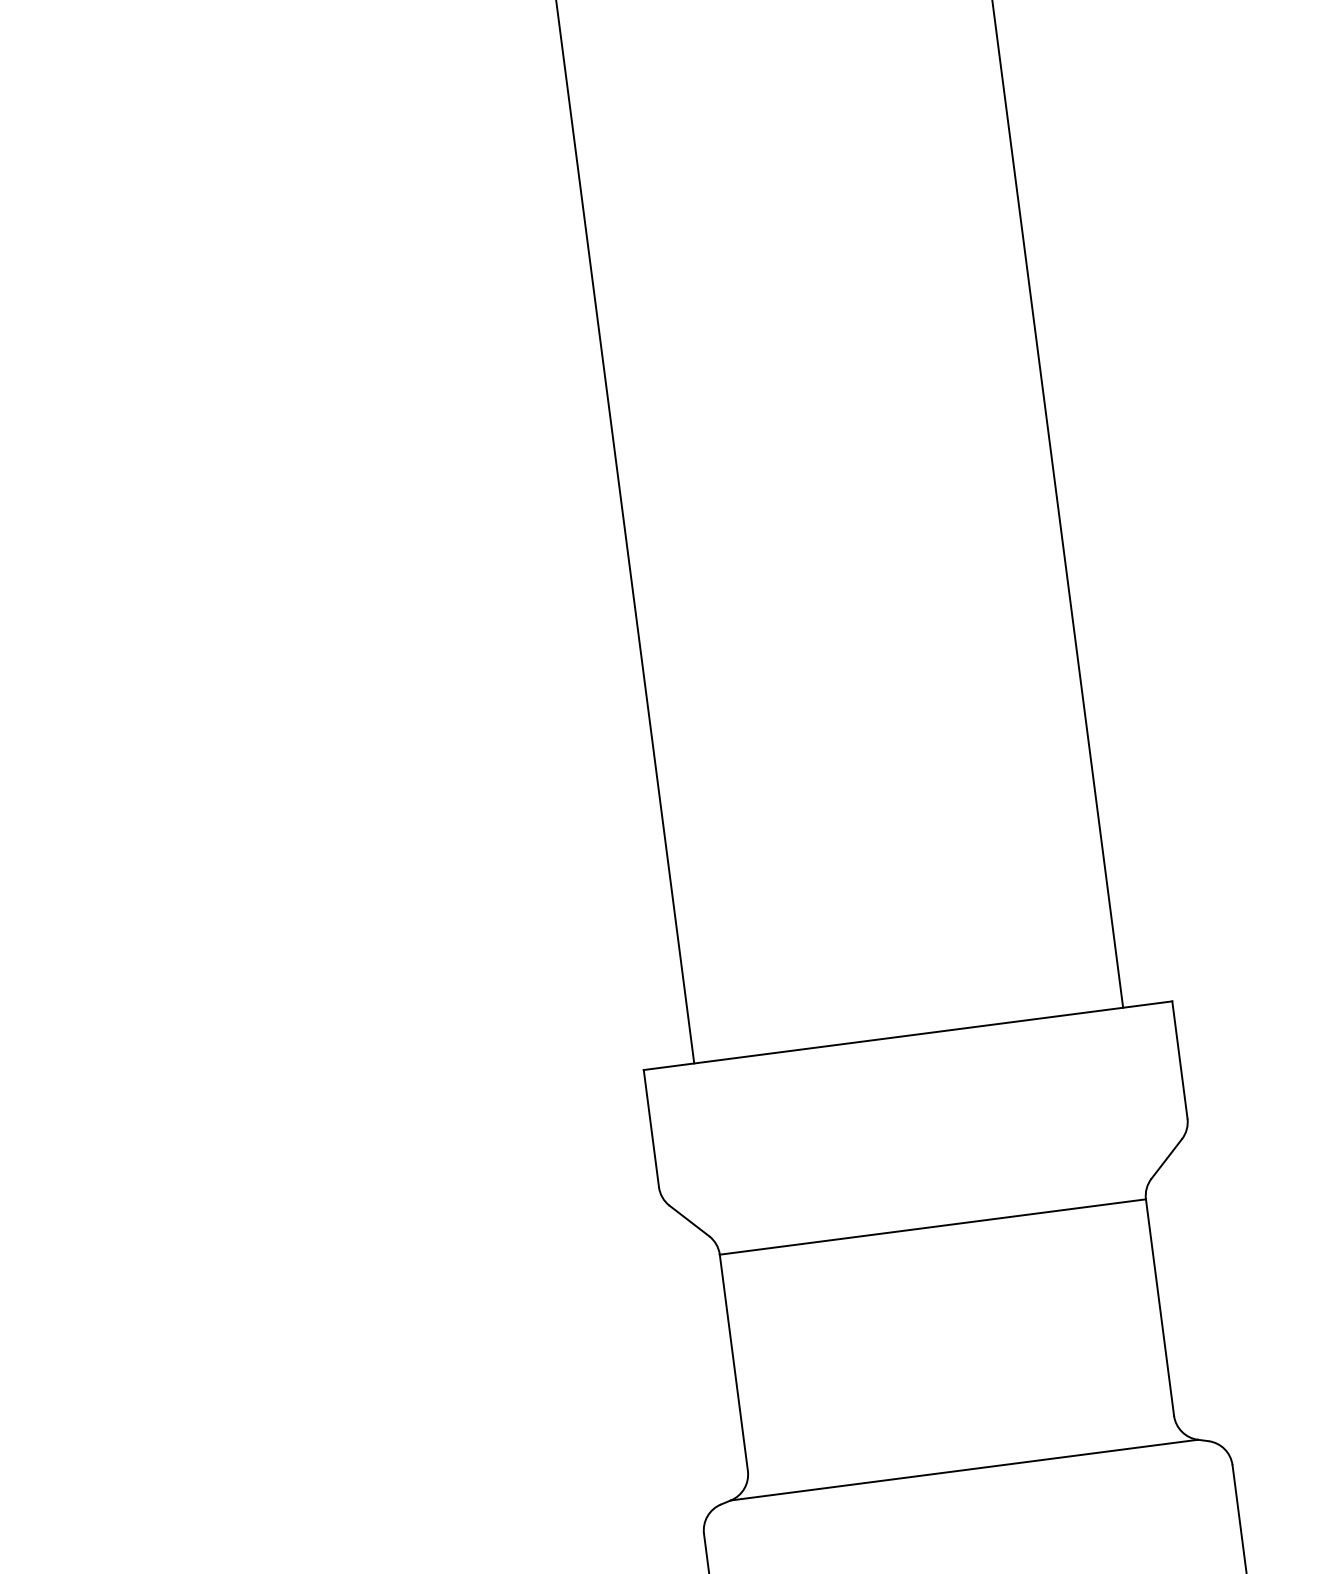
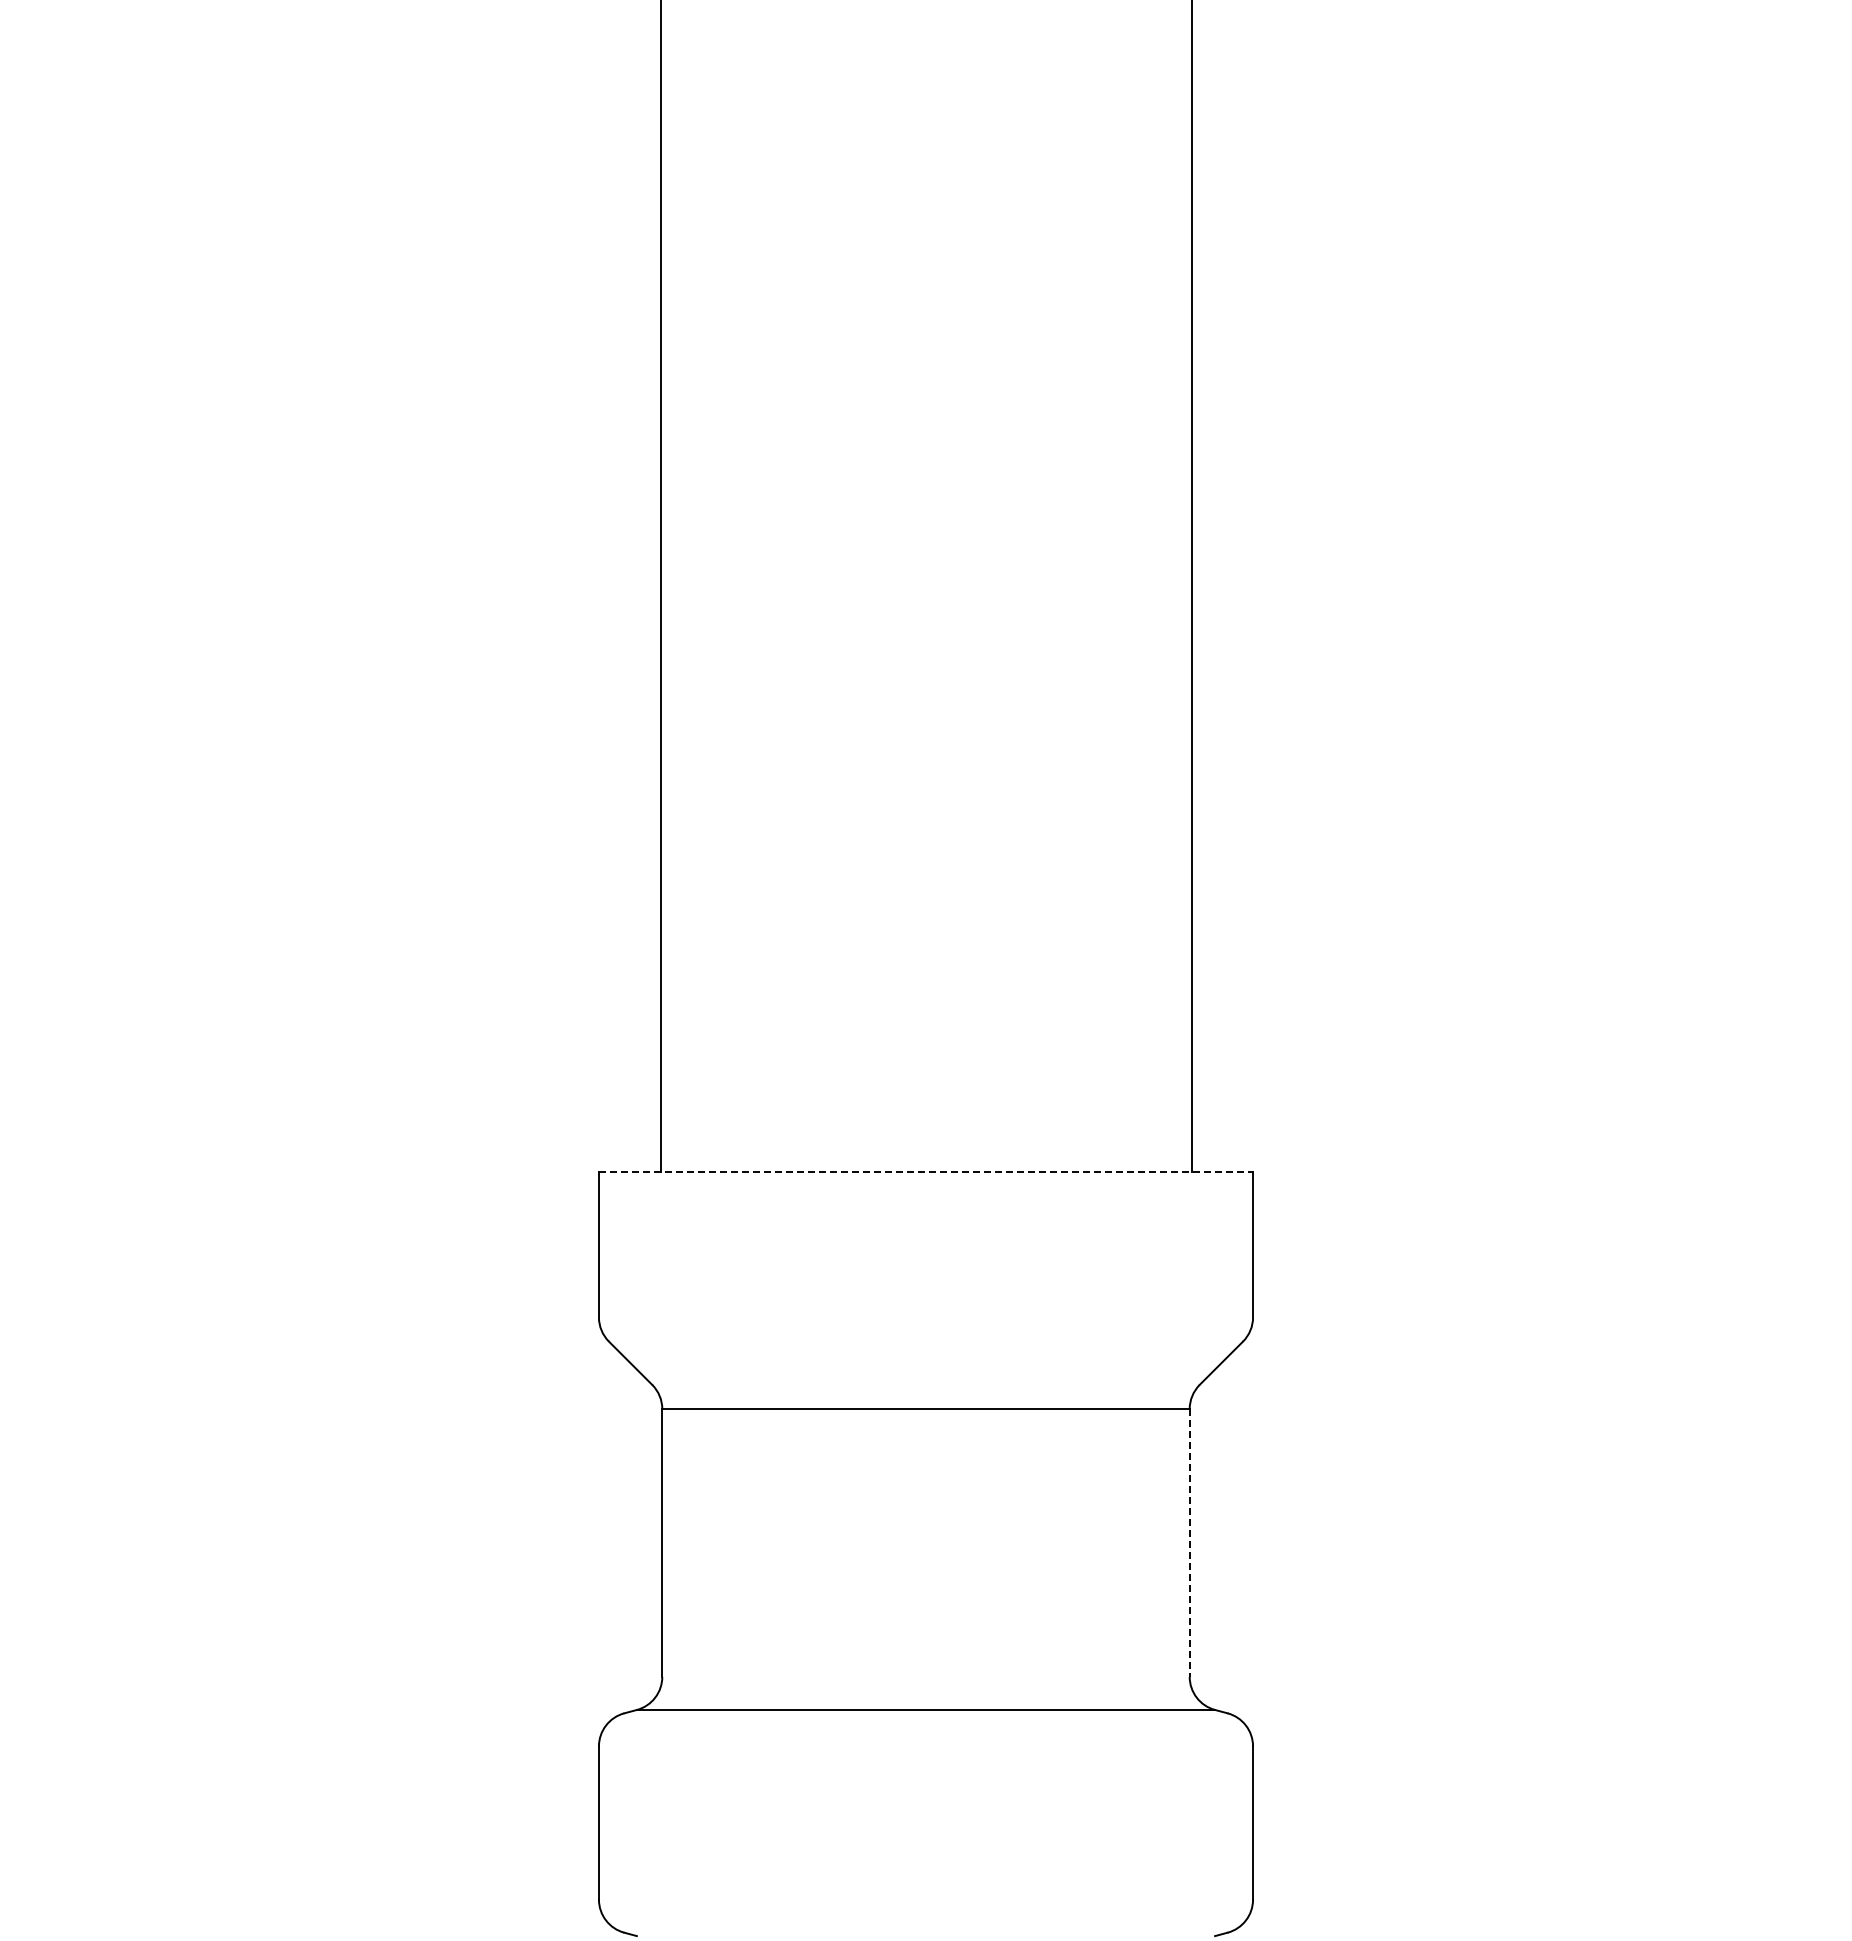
line: (908, 1035) -> (926, 1172), solid -> dashed
line: (1159, 1307) -> (1189, 1543), solid -> dashed

